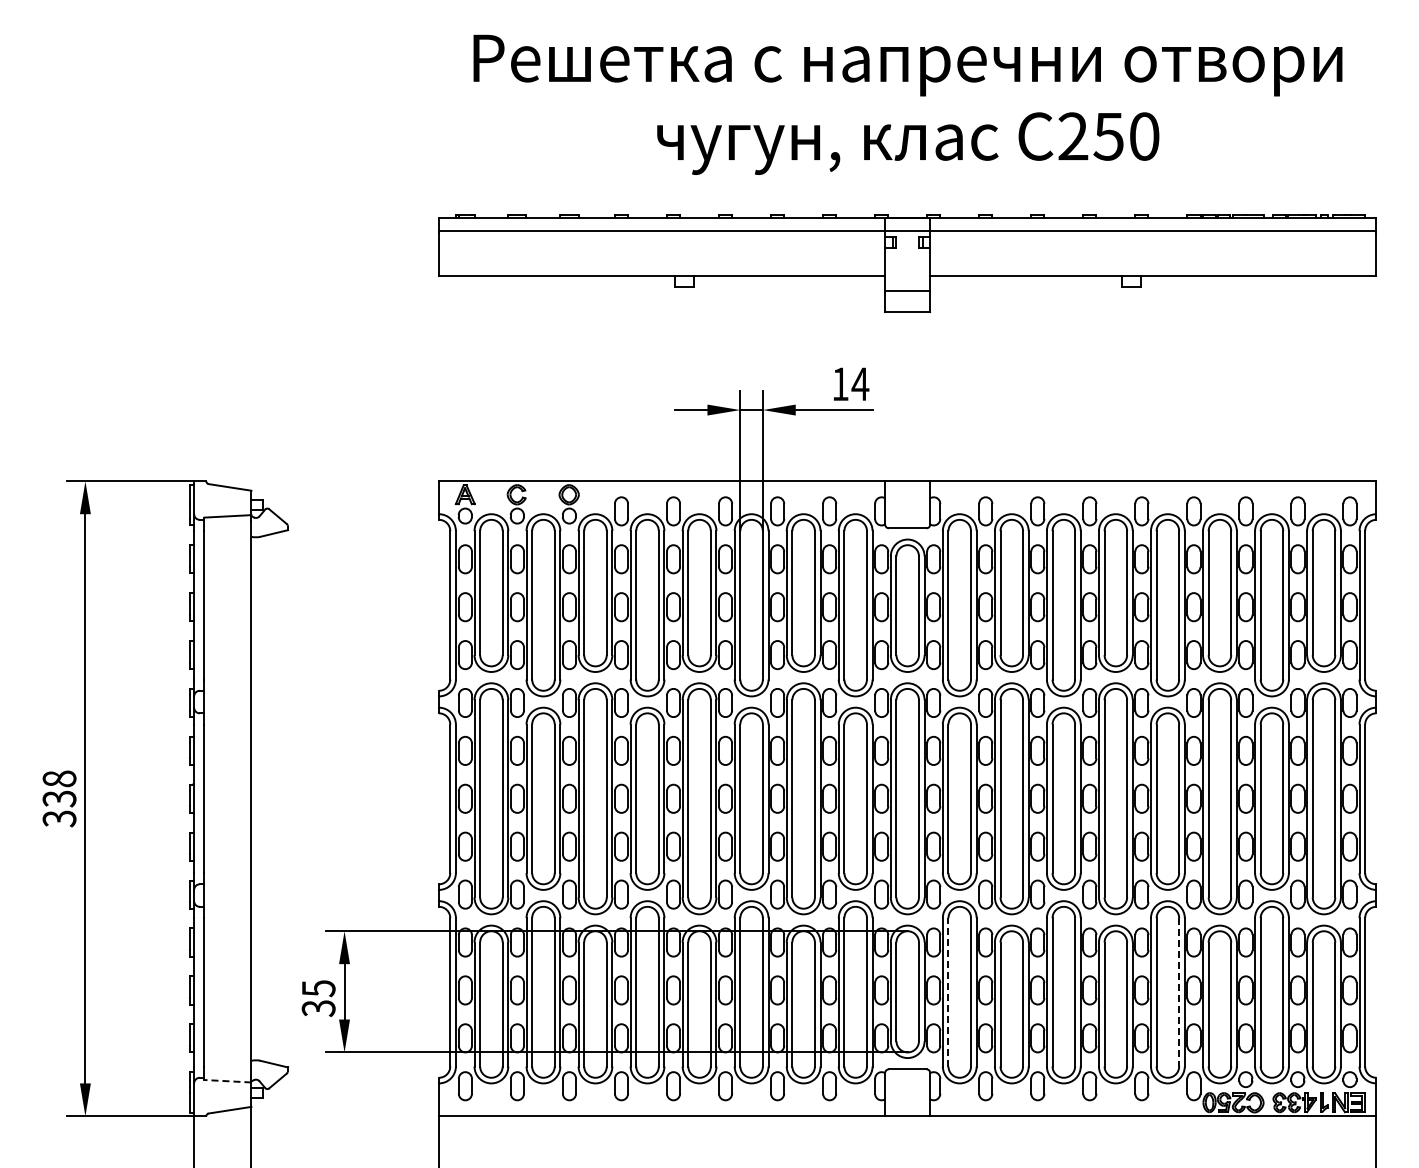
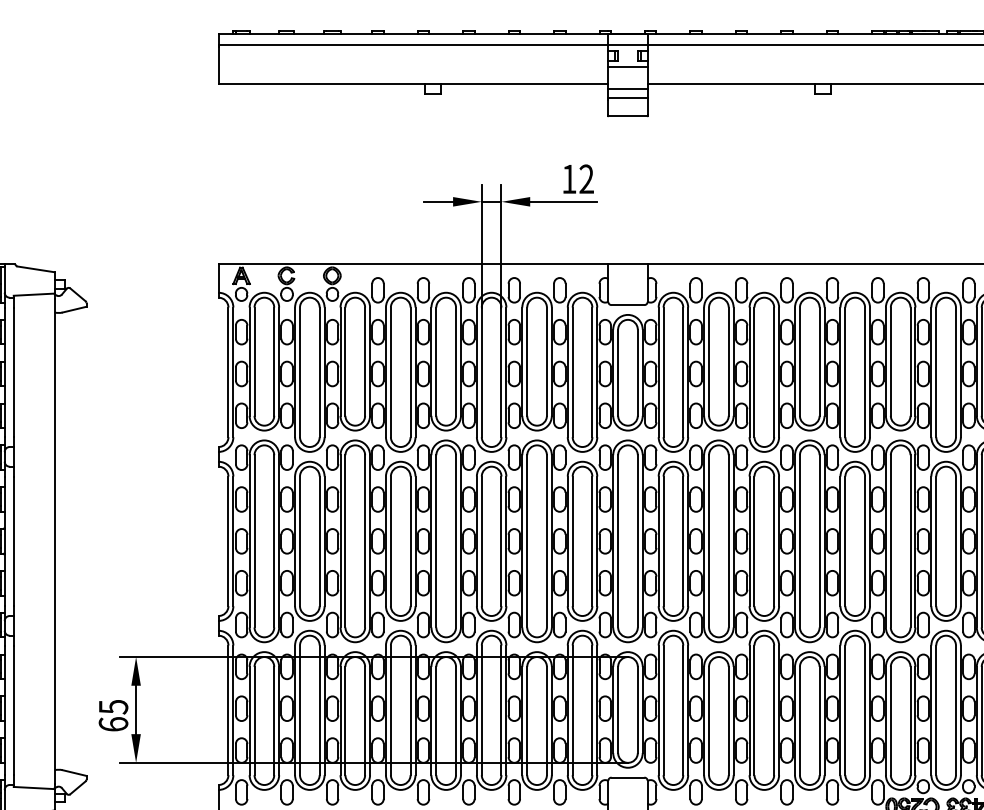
line: (907, 255) -> (627, 66), added
line: (907, 280) -> (627, 88), added
text: (860, 383) -> (586, 178), 14 -> 12
line: (948, 991) -> (663, 709), dashed -> solid
line: (1179, 992) -> (865, 710), dashed -> solid
text: (318, 1008) -> (113, 724), 35 -> 65
line: (227, 1081) -> (33, 788), dashed -> solid

